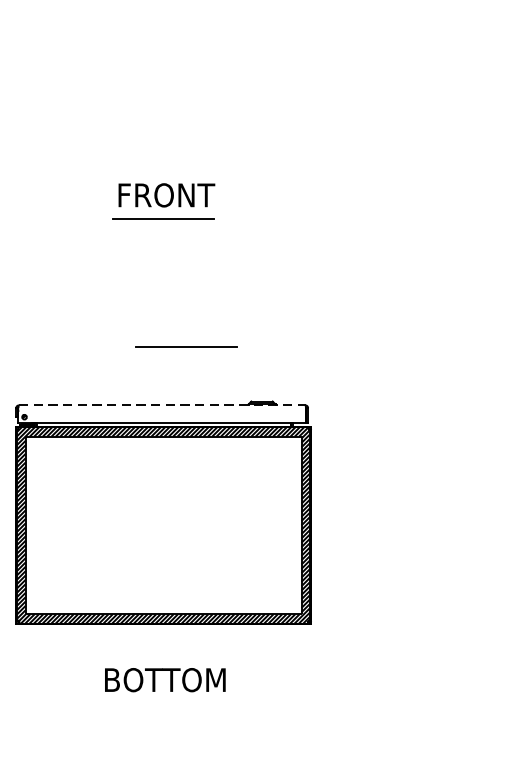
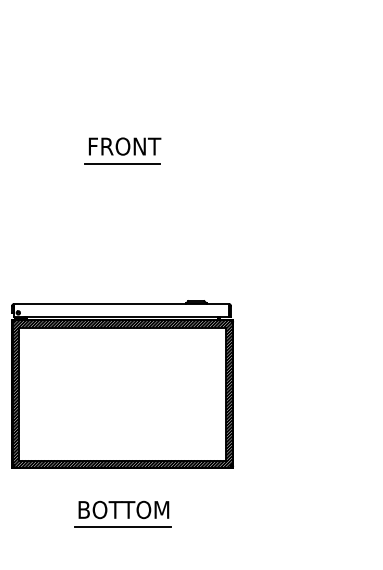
line: (186, 345) -> (139, 259), removed
line: (163, 406) -> (122, 304), dashed -> solid
line: (163, 703) -> (122, 527), added

